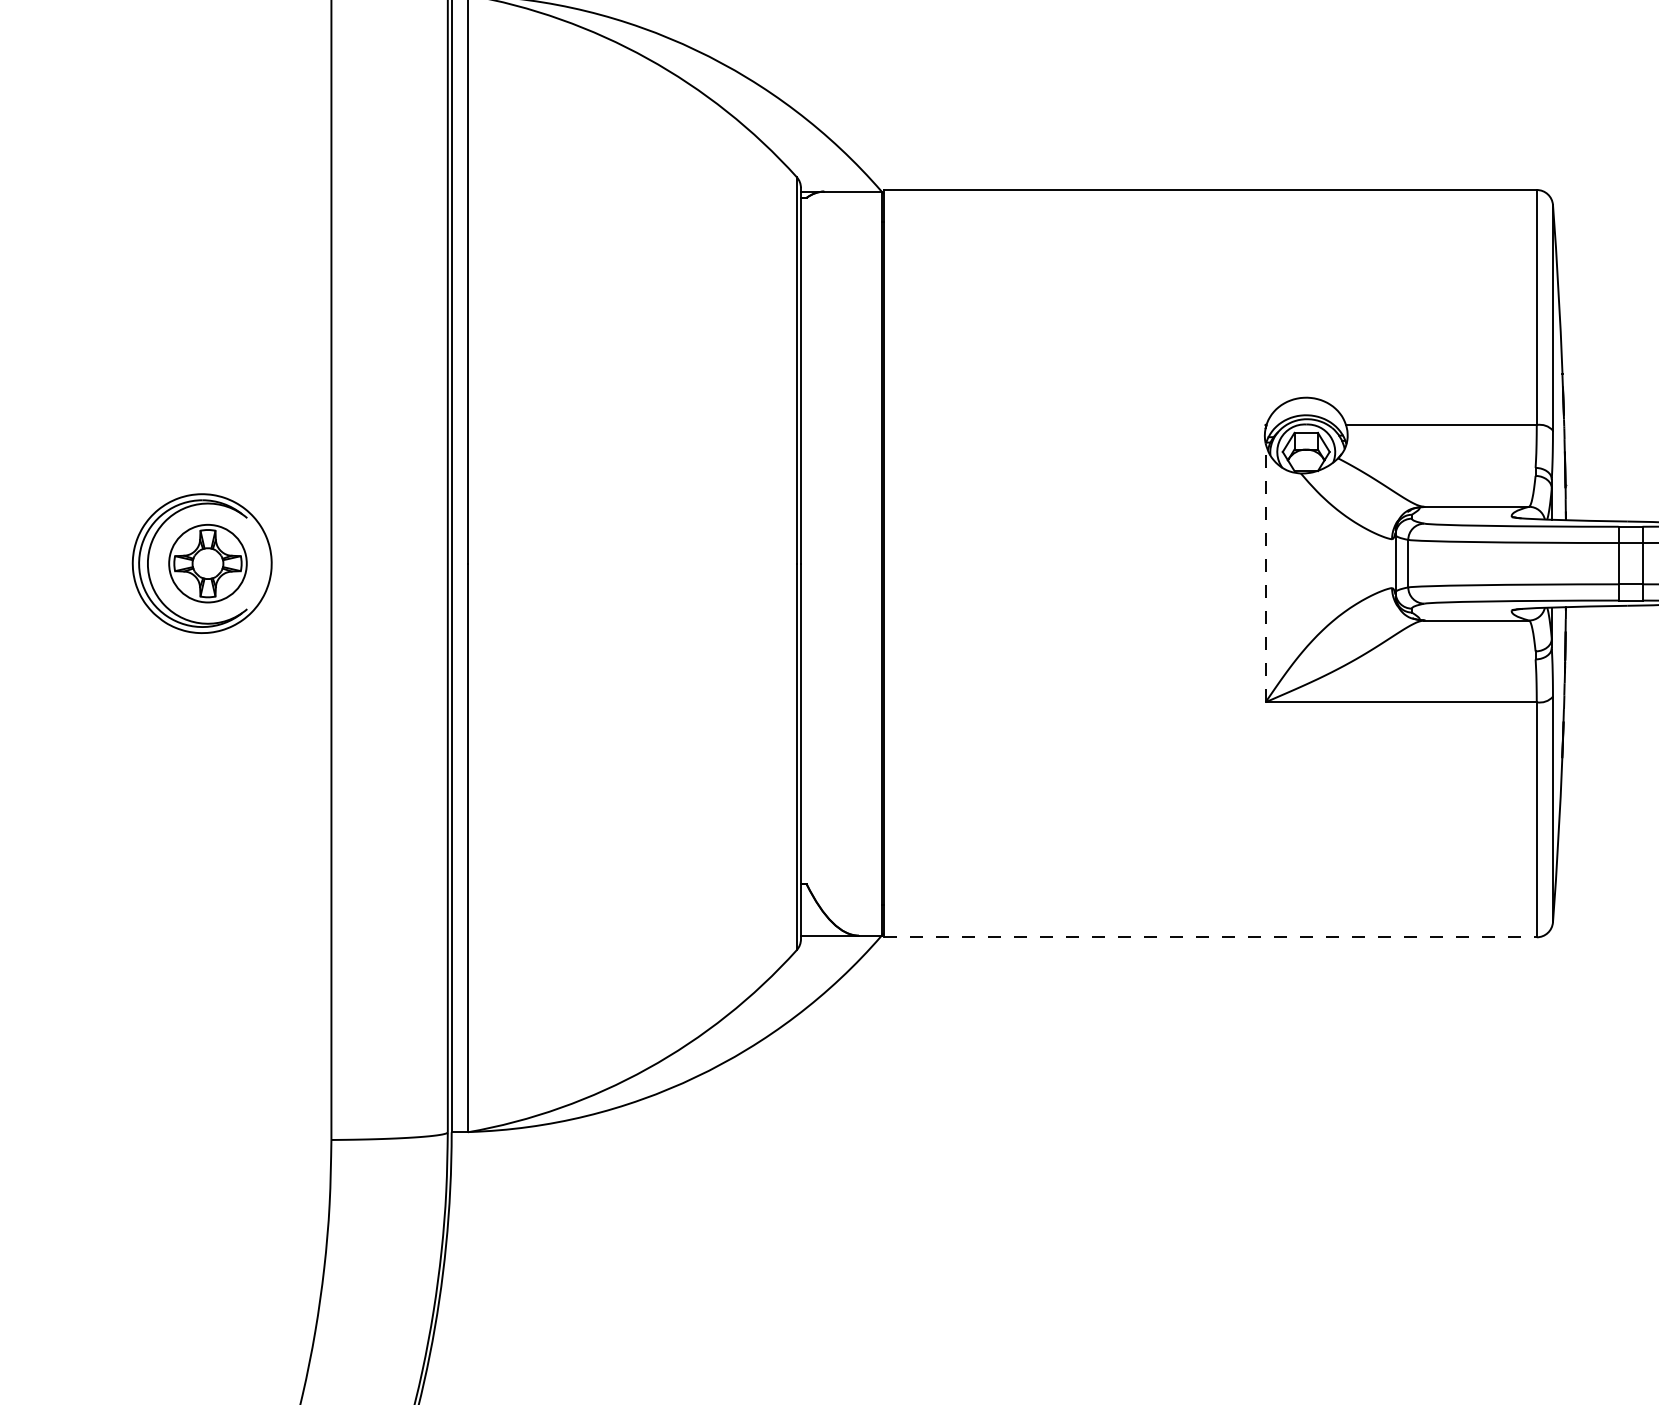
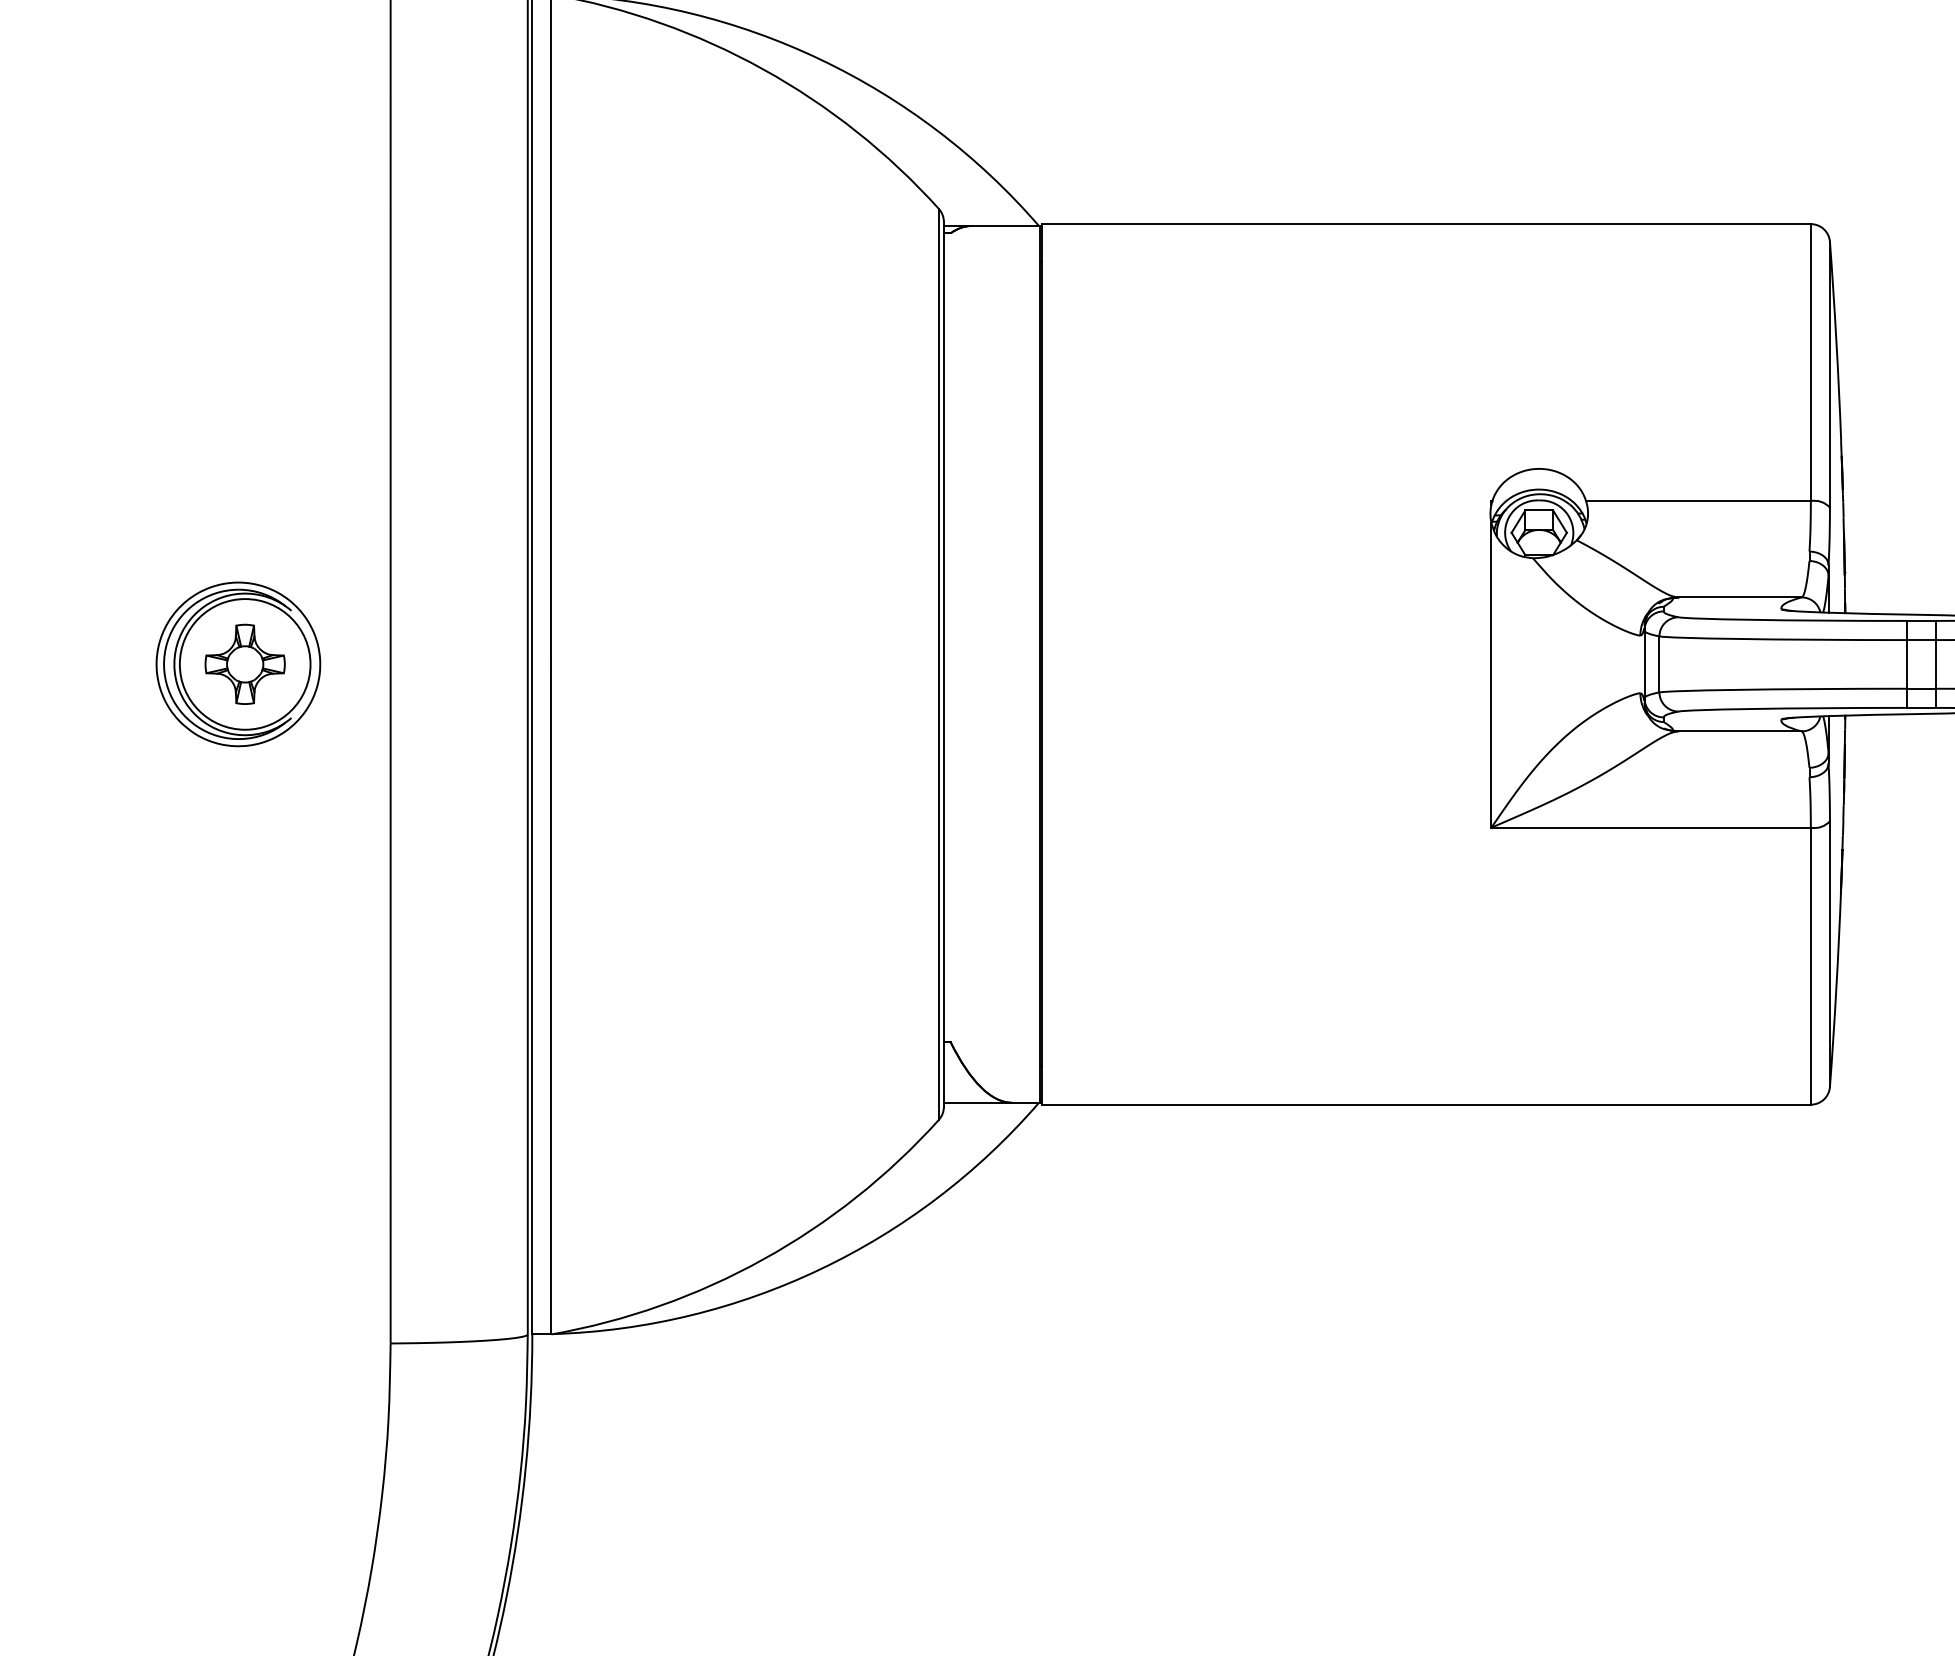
circle: (207, 563) -> (244, 664), size x1.43
line: (1265, 572) -> (1491, 674), dashed -> solid
line: (1210, 937) -> (1426, 1104), dashed -> solid

